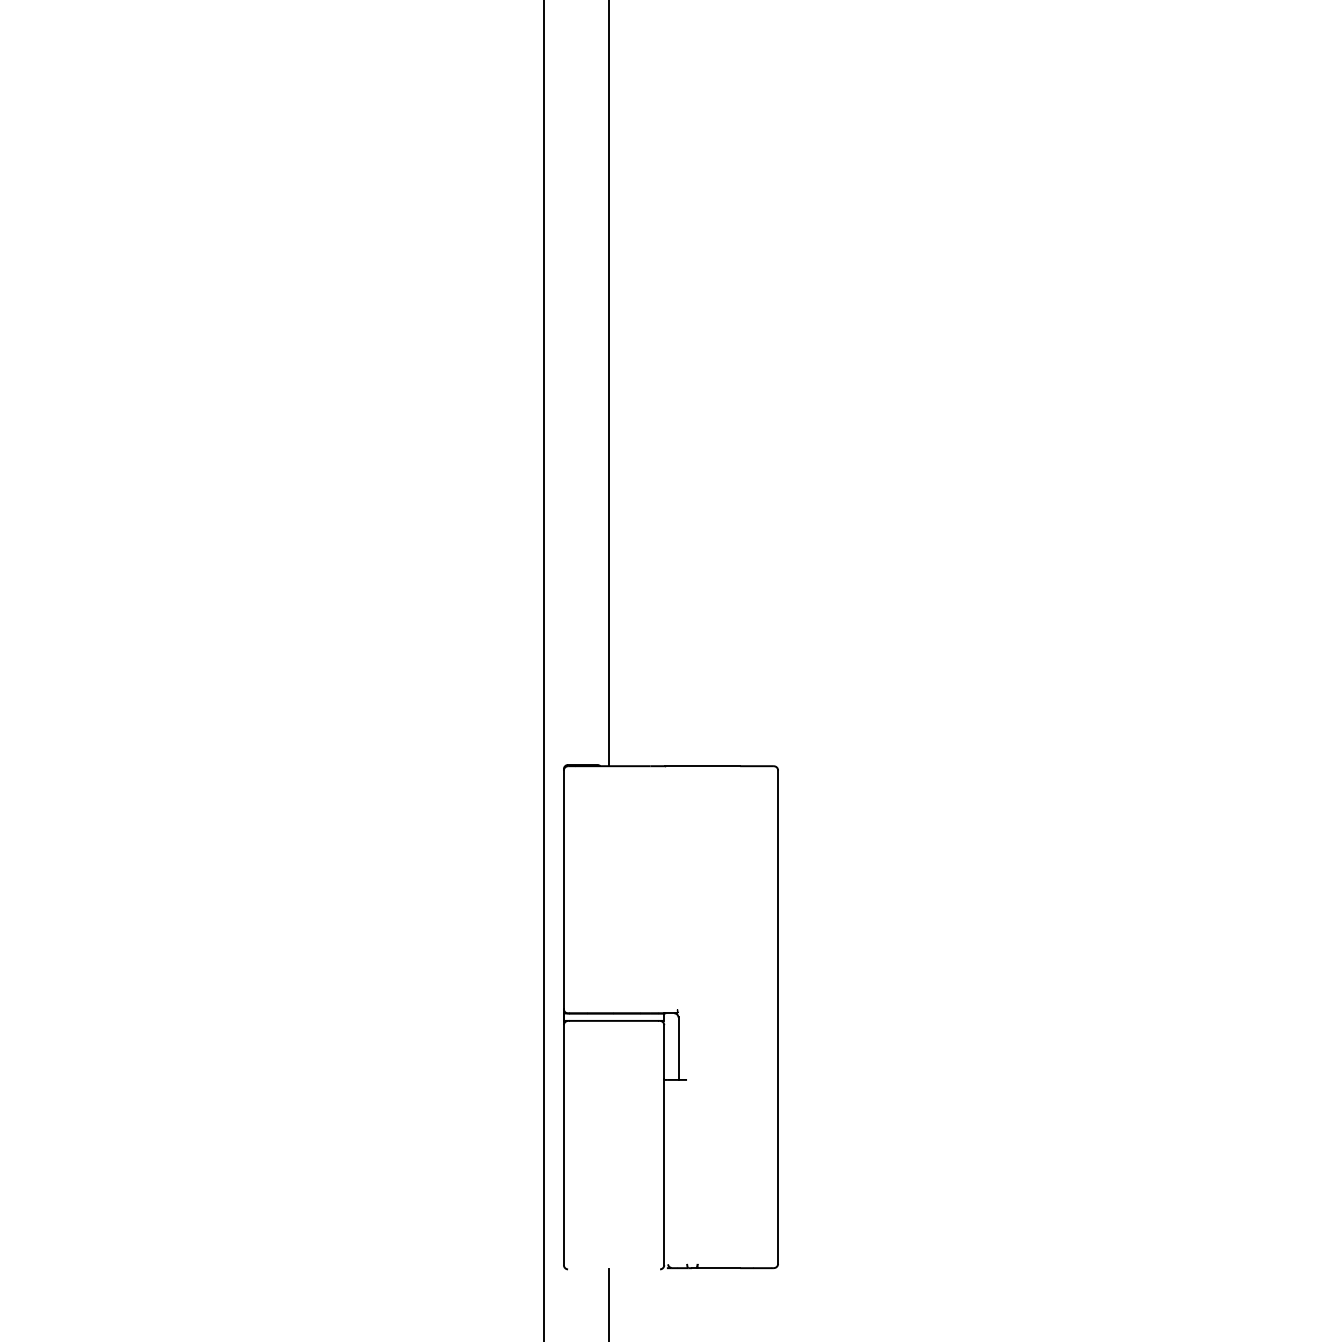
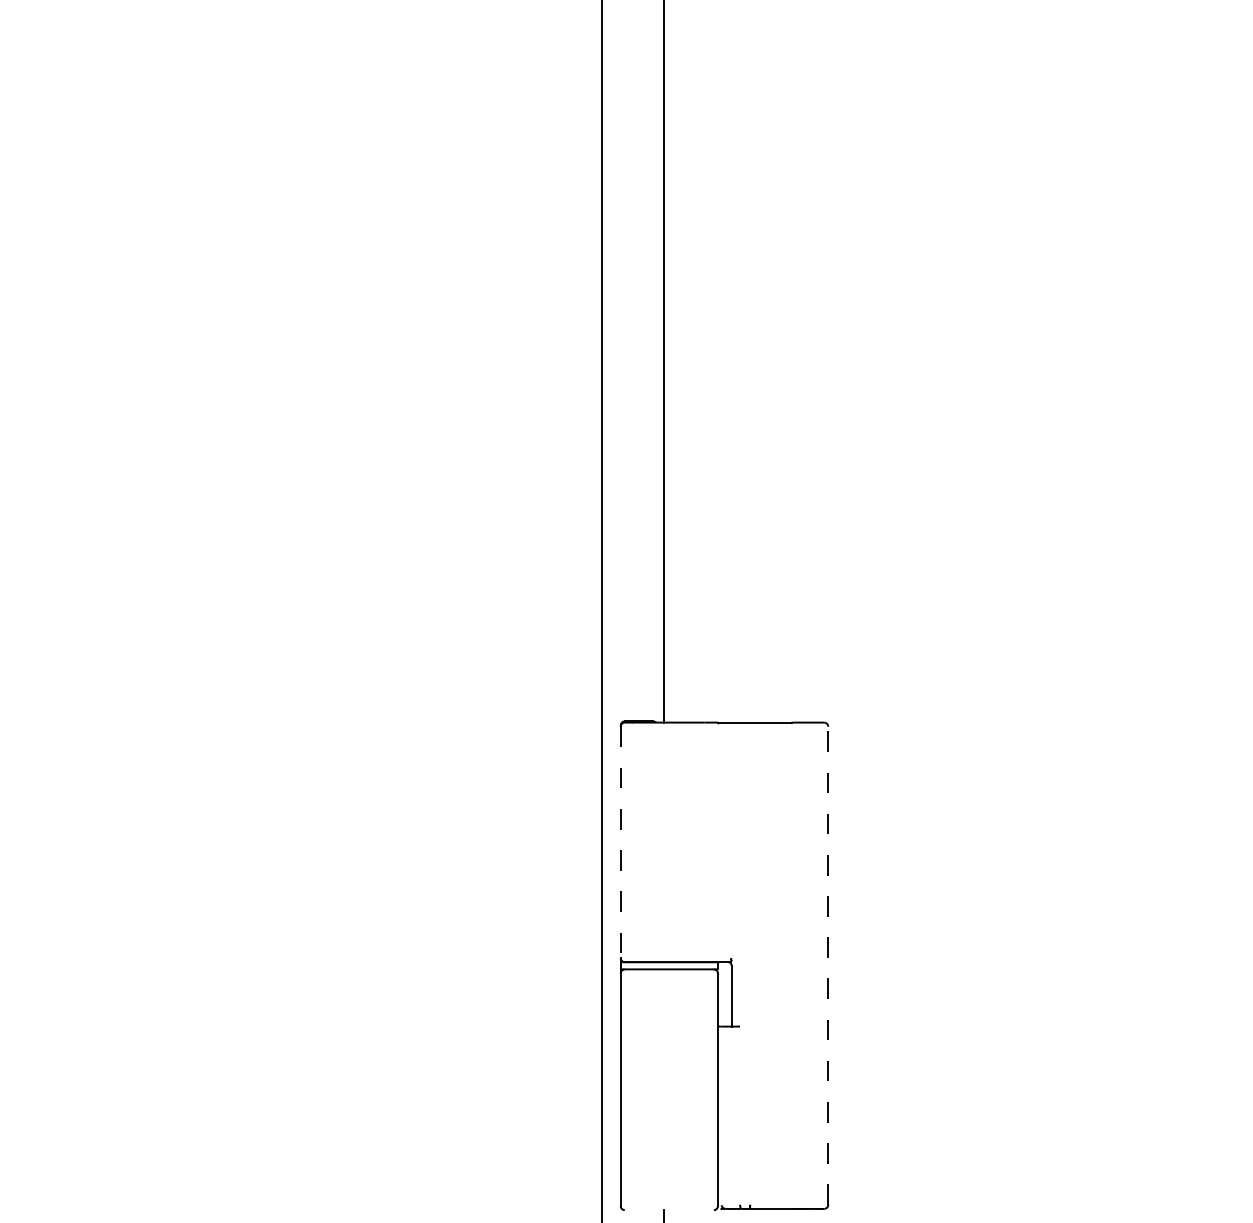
line: (564, 890) -> (621, 843), solid -> dashed
line: (778, 1017) -> (828, 966), solid -> dashed

